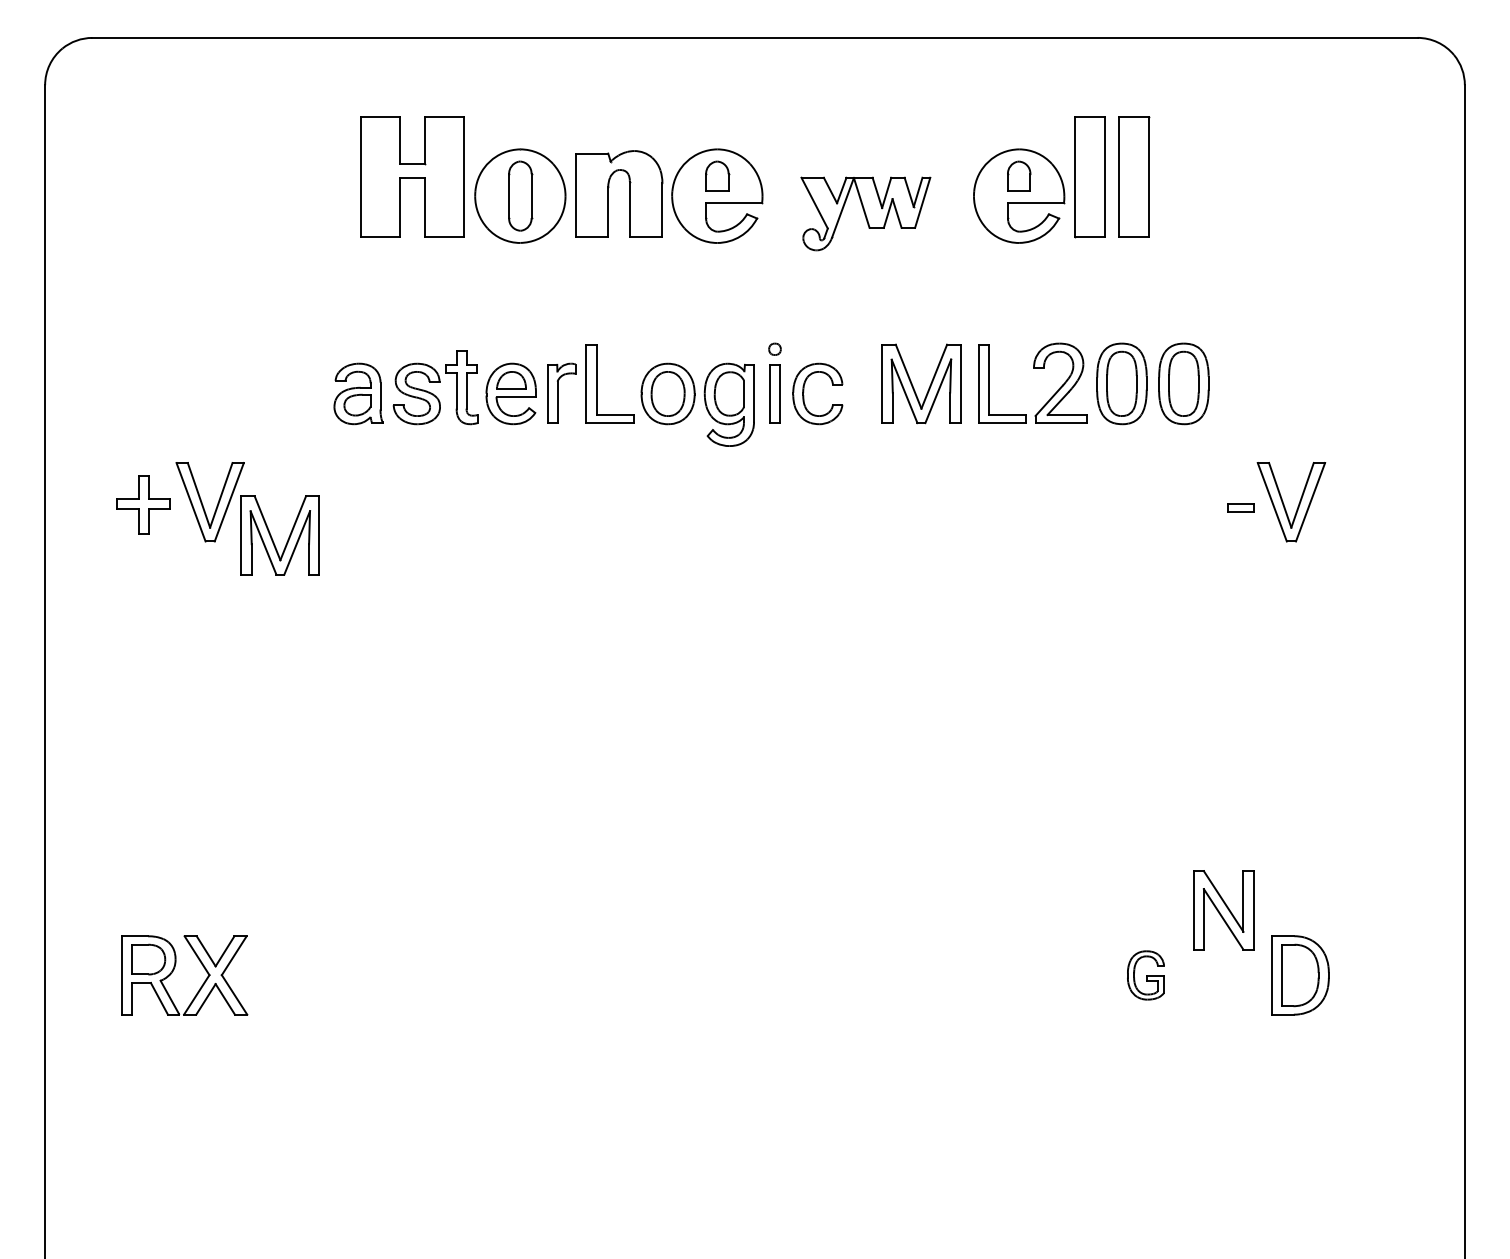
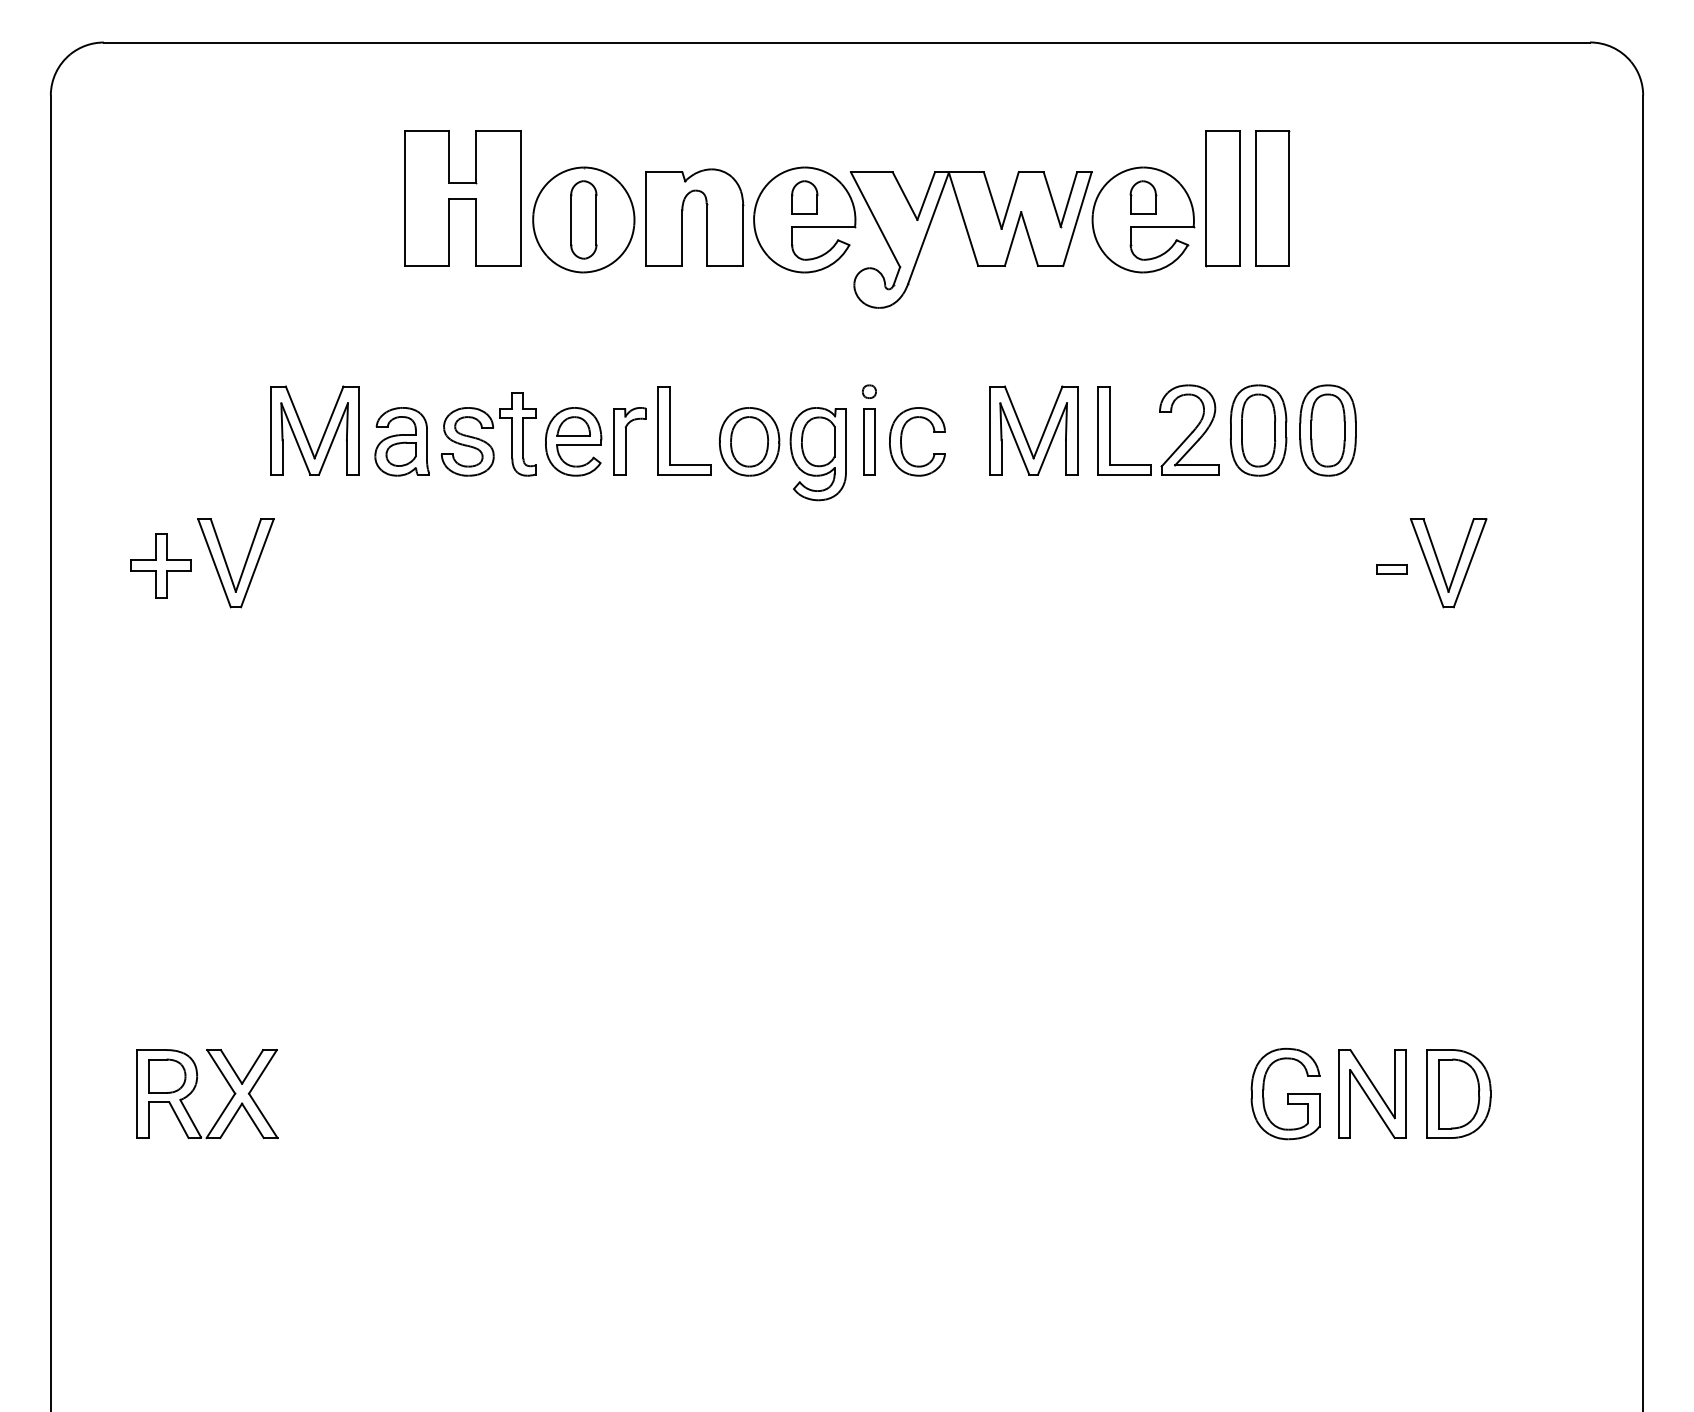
part: (866, 213) -> (971, 239), size x1.67
part: (273, 539) -> (306, 434), moved
part: (1223, 910) -> (1372, 1094), moved
part: (1145, 974) -> (1285, 1093), size x1.67

